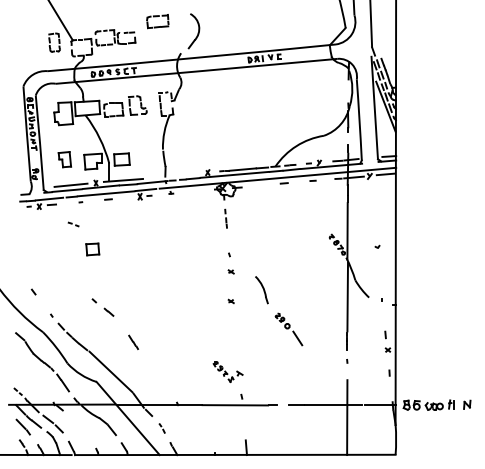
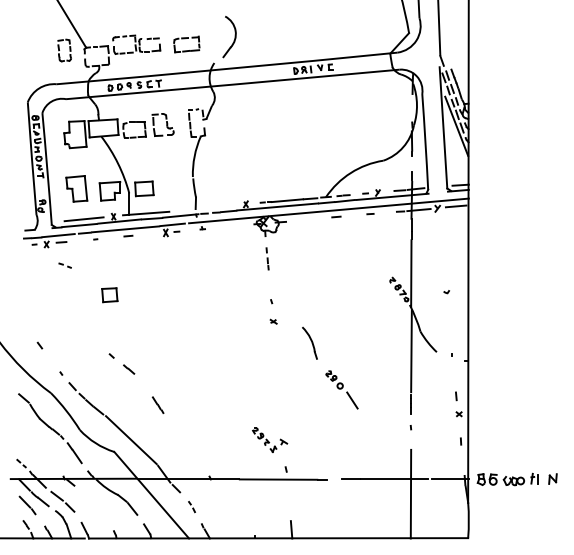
part: (157, 21) -> (186, 44), moved
part: (64, 159) -> (76, 188), size x1.43
part: (73, 224) -> (64, 265), moved
part: (231, 301) -> (273, 356), removed

